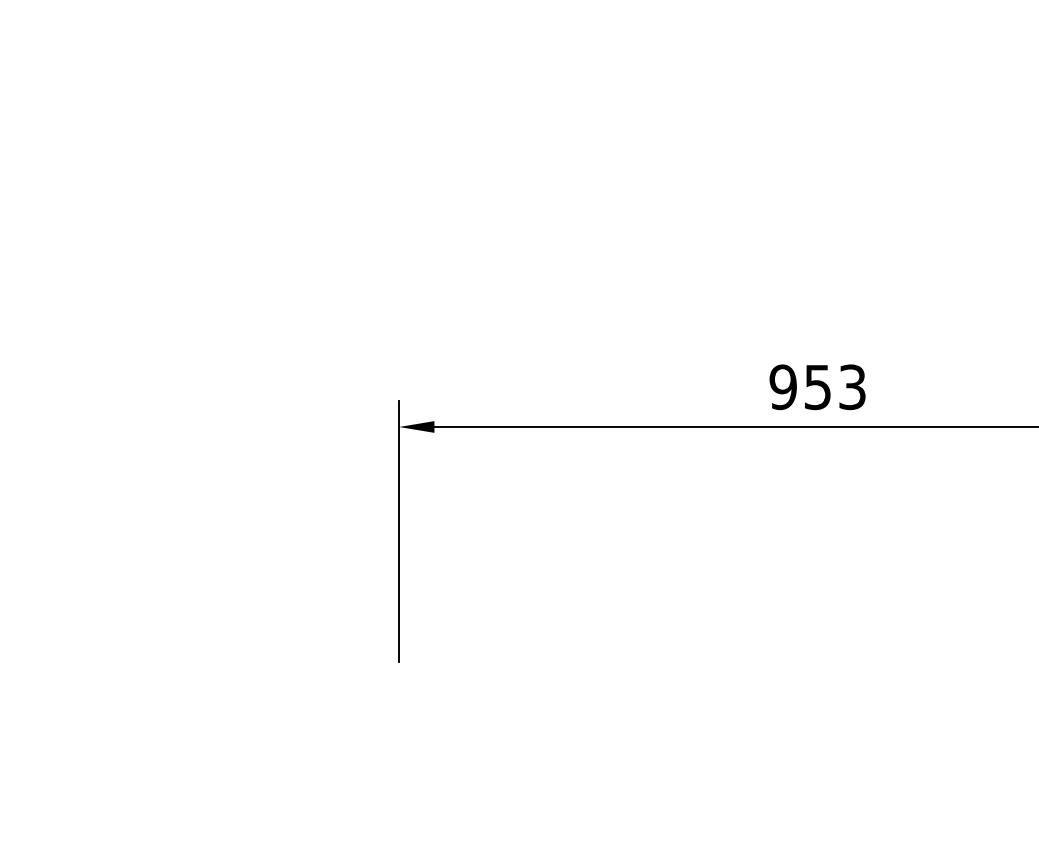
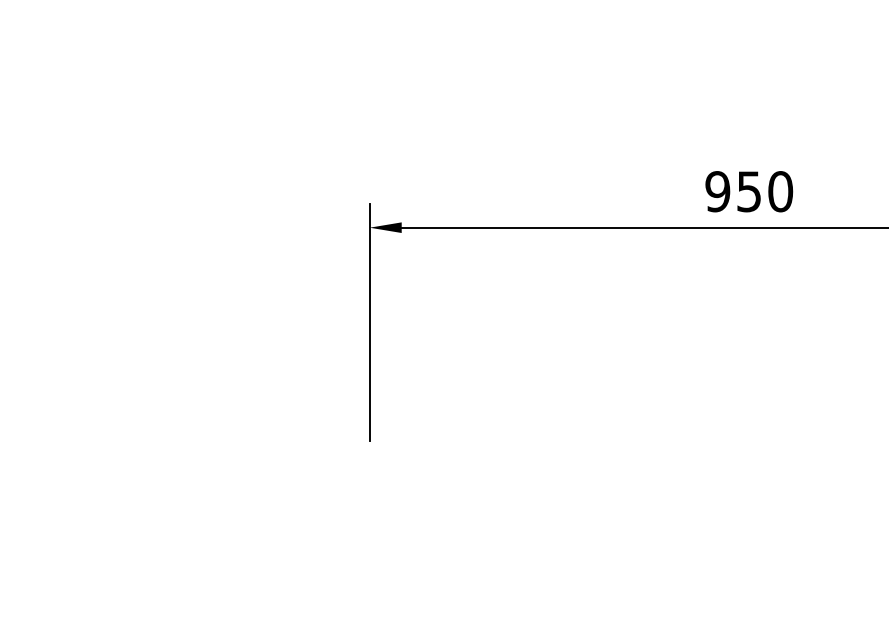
text: (852, 387) -> (780, 191), 953 -> 950

